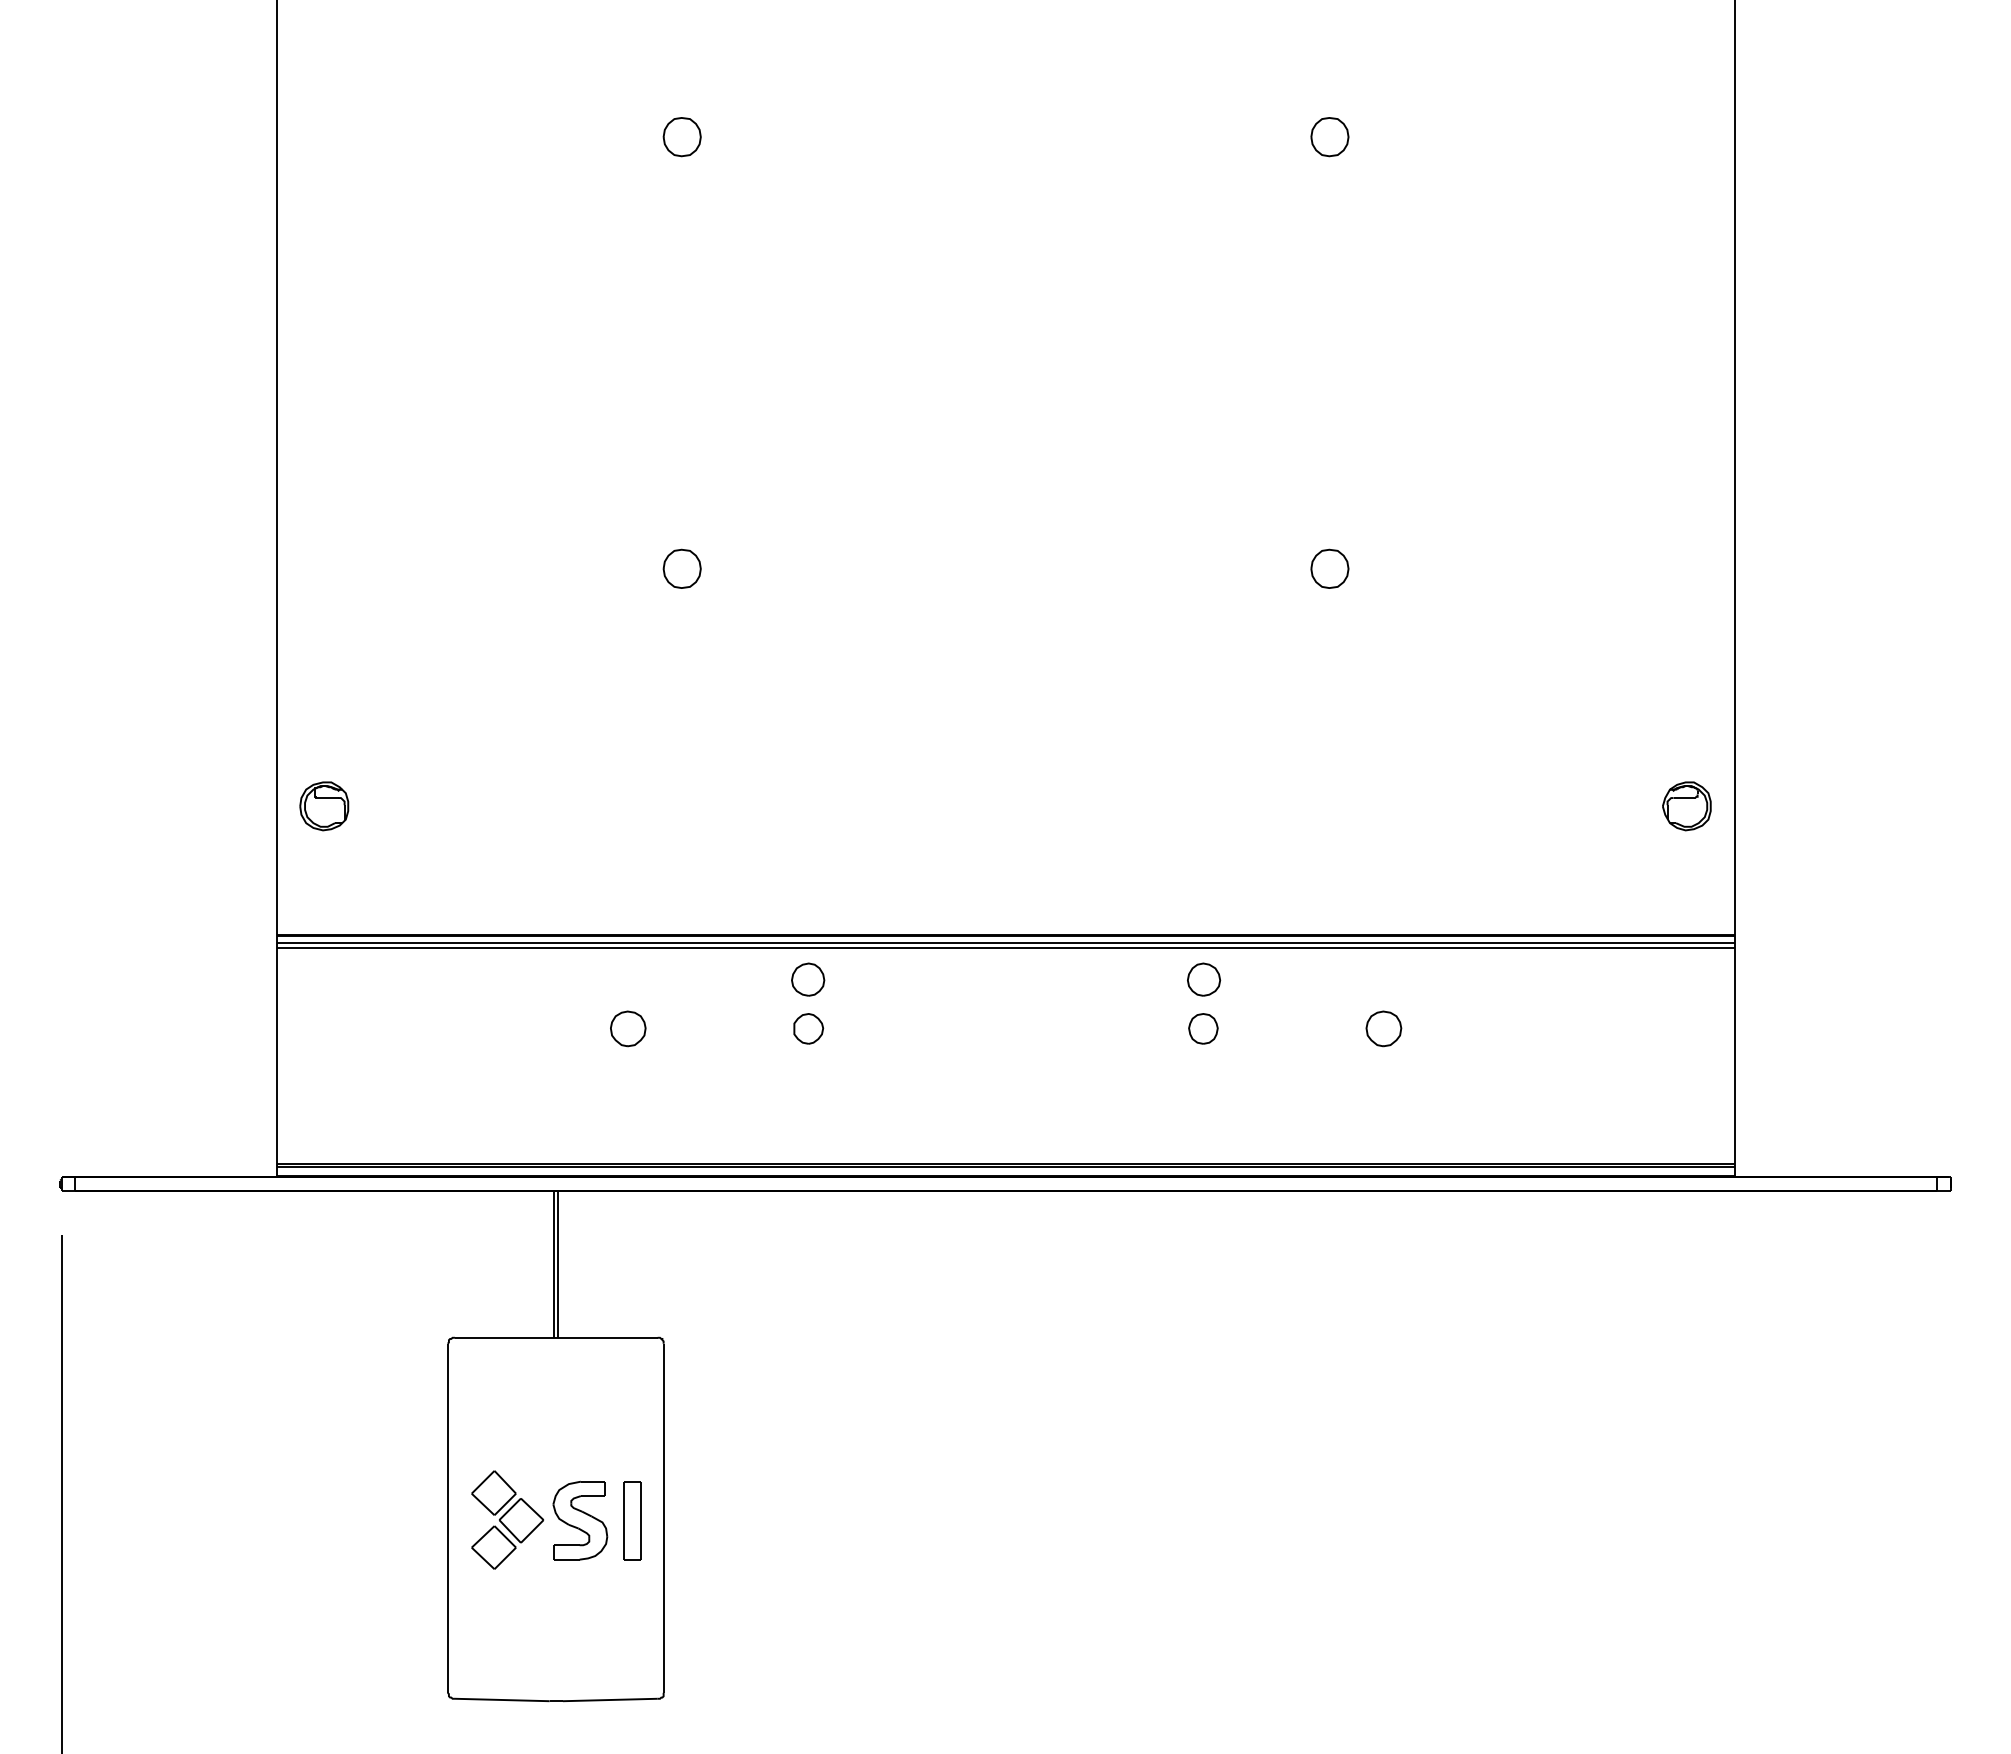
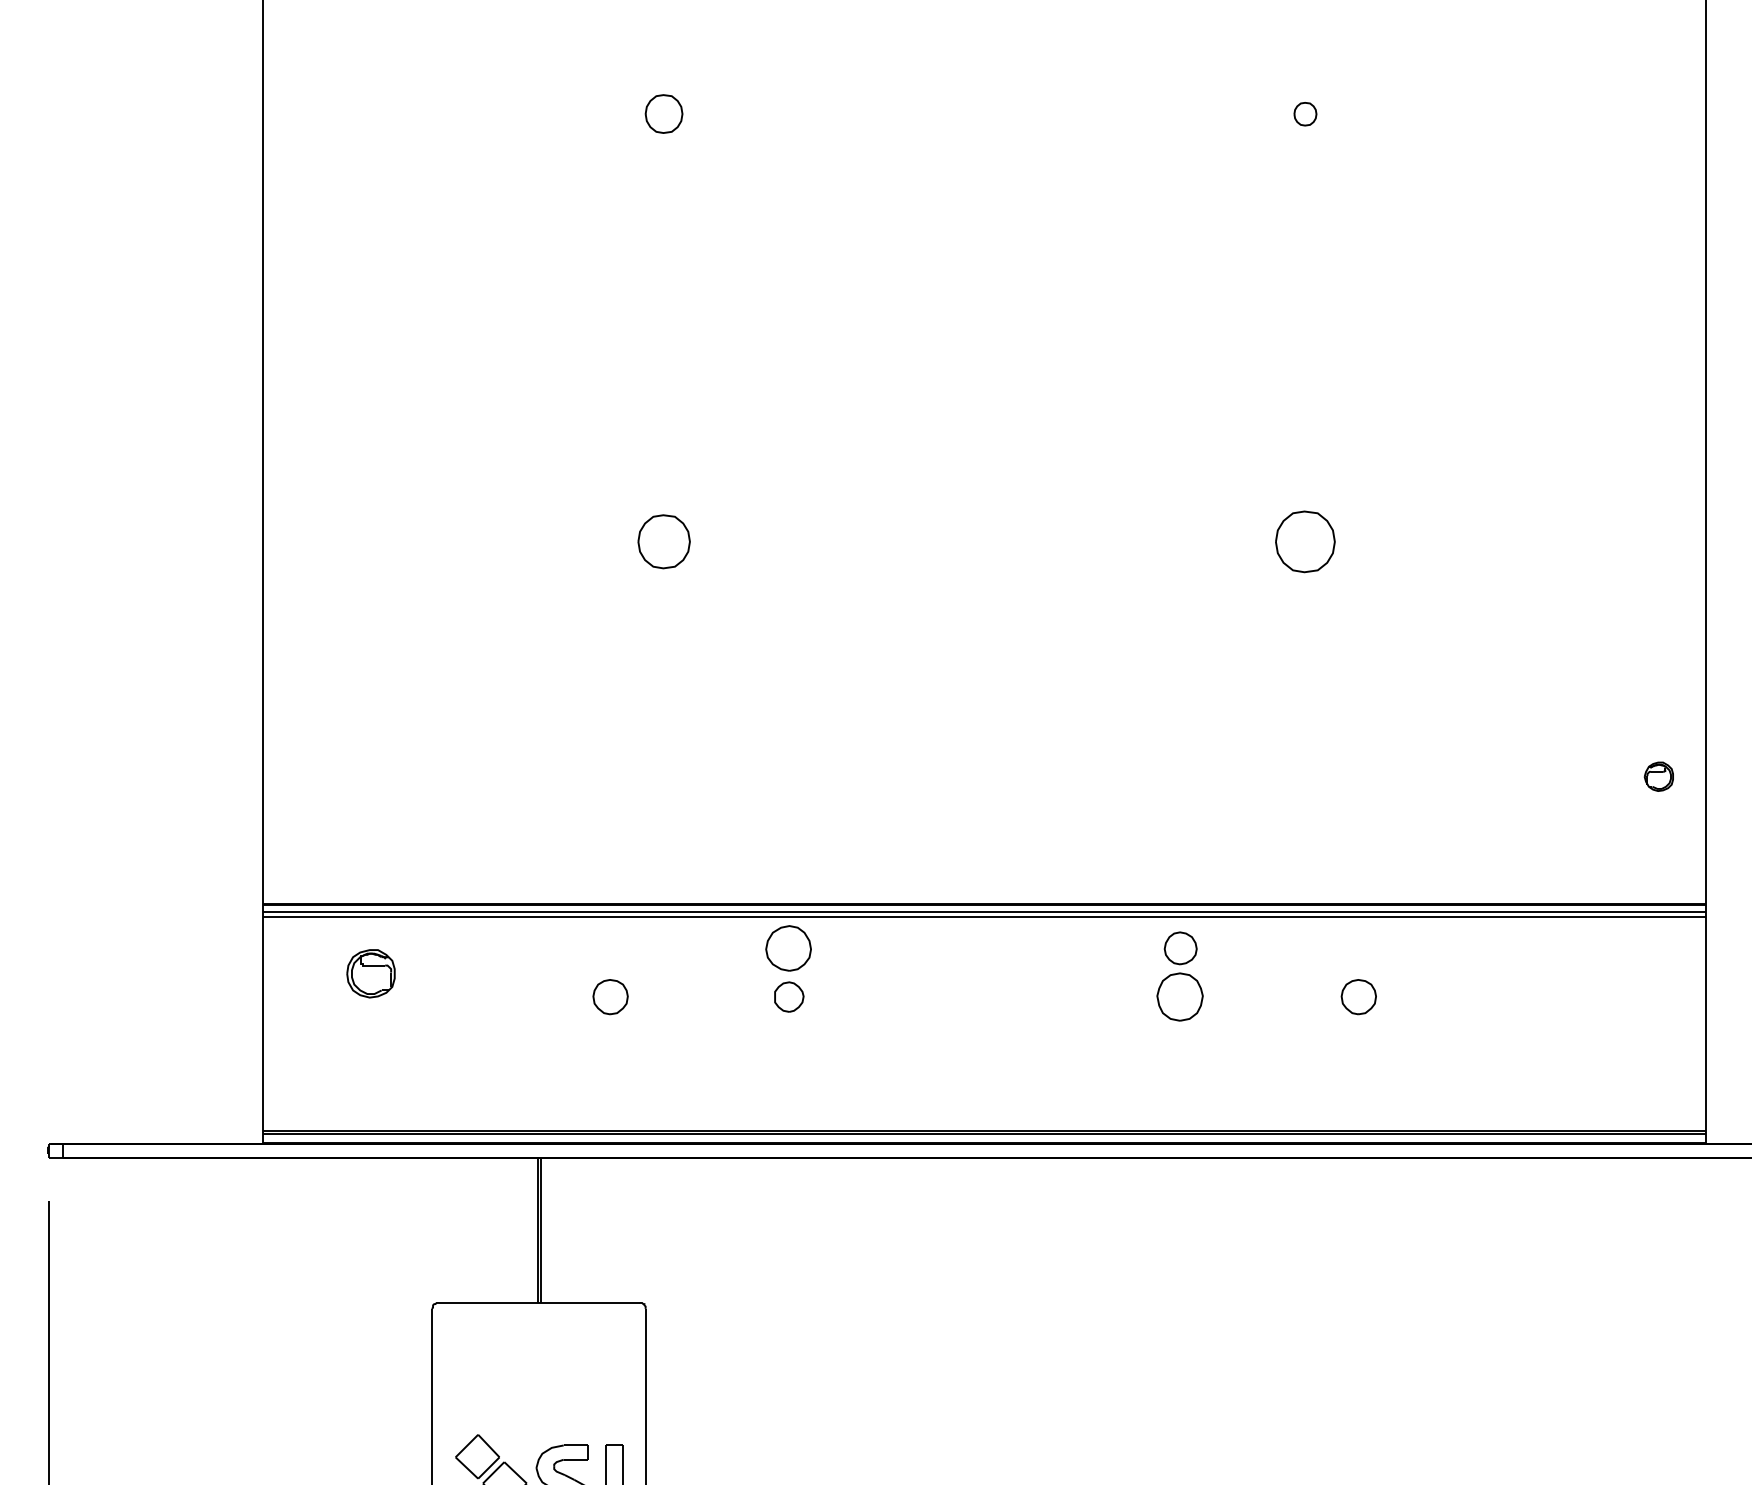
part: (1329, 137) -> (1304, 114), size x0.6
part: (681, 568) -> (663, 541), size x1.4
part: (1329, 568) -> (1304, 541), size x1.6
part: (324, 806) -> (371, 973), moved
part: (1686, 806) -> (1658, 776), size x0.6
part: (808, 979) -> (789, 948), size x1.4
part: (1203, 1028) -> (1180, 996), size x1.6

